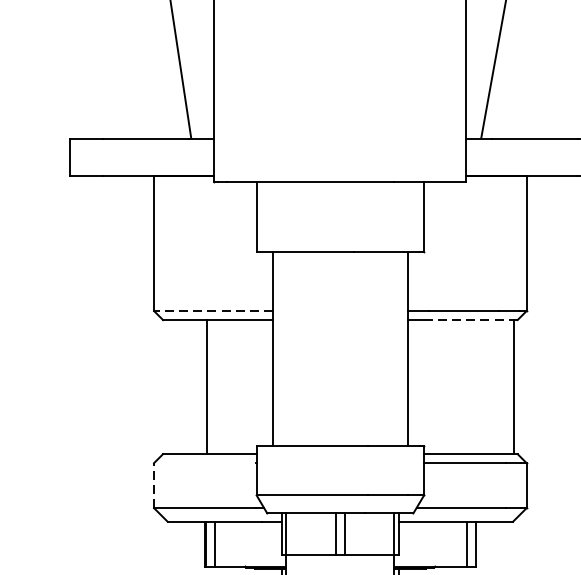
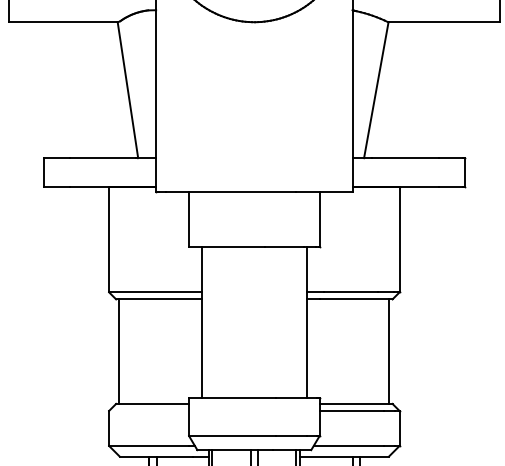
line: (212, 311) -> (154, 292), dashed -> solid
line: (471, 320) -> (356, 299), dashed -> solid
line: (207, 386) -> (119, 351), moved
line: (154, 485) -> (109, 428), dashed -> solid

